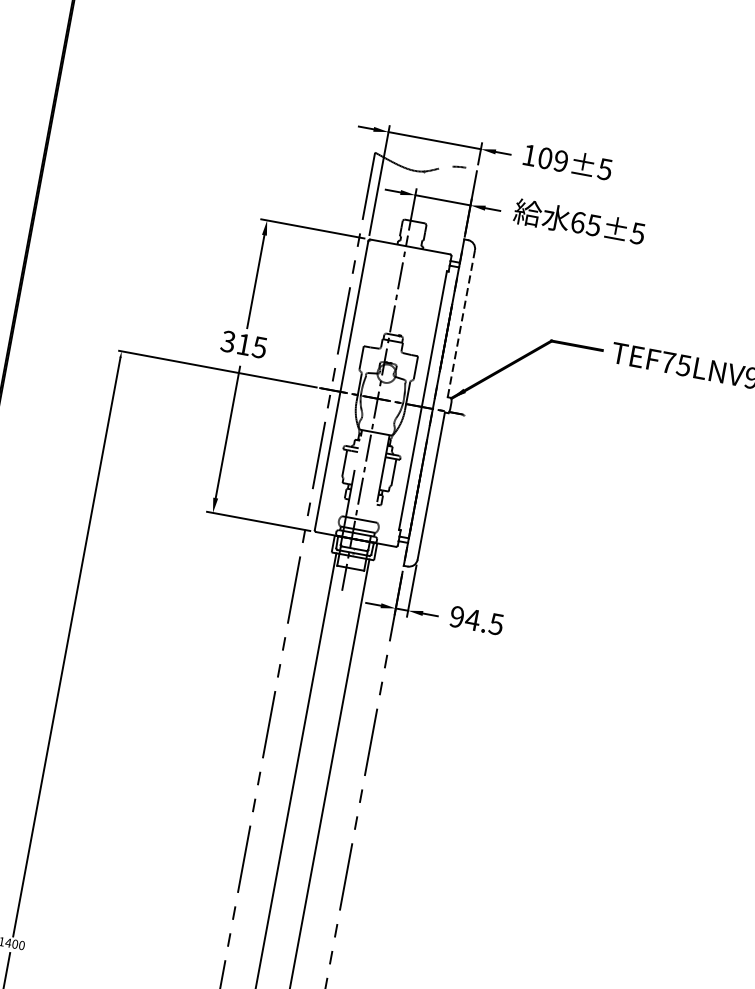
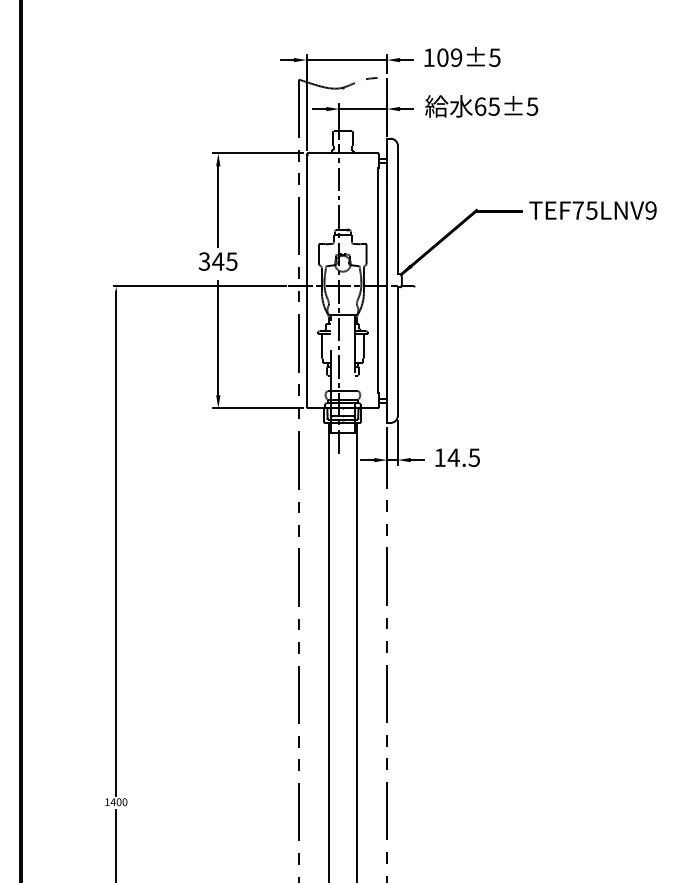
line: (460, 324) -> (397, 210), dashed -> solid
text: (244, 344) -> (218, 261), 315 -> 345
text: (456, 616) -> (439, 457), 94.5 -> 14.5

